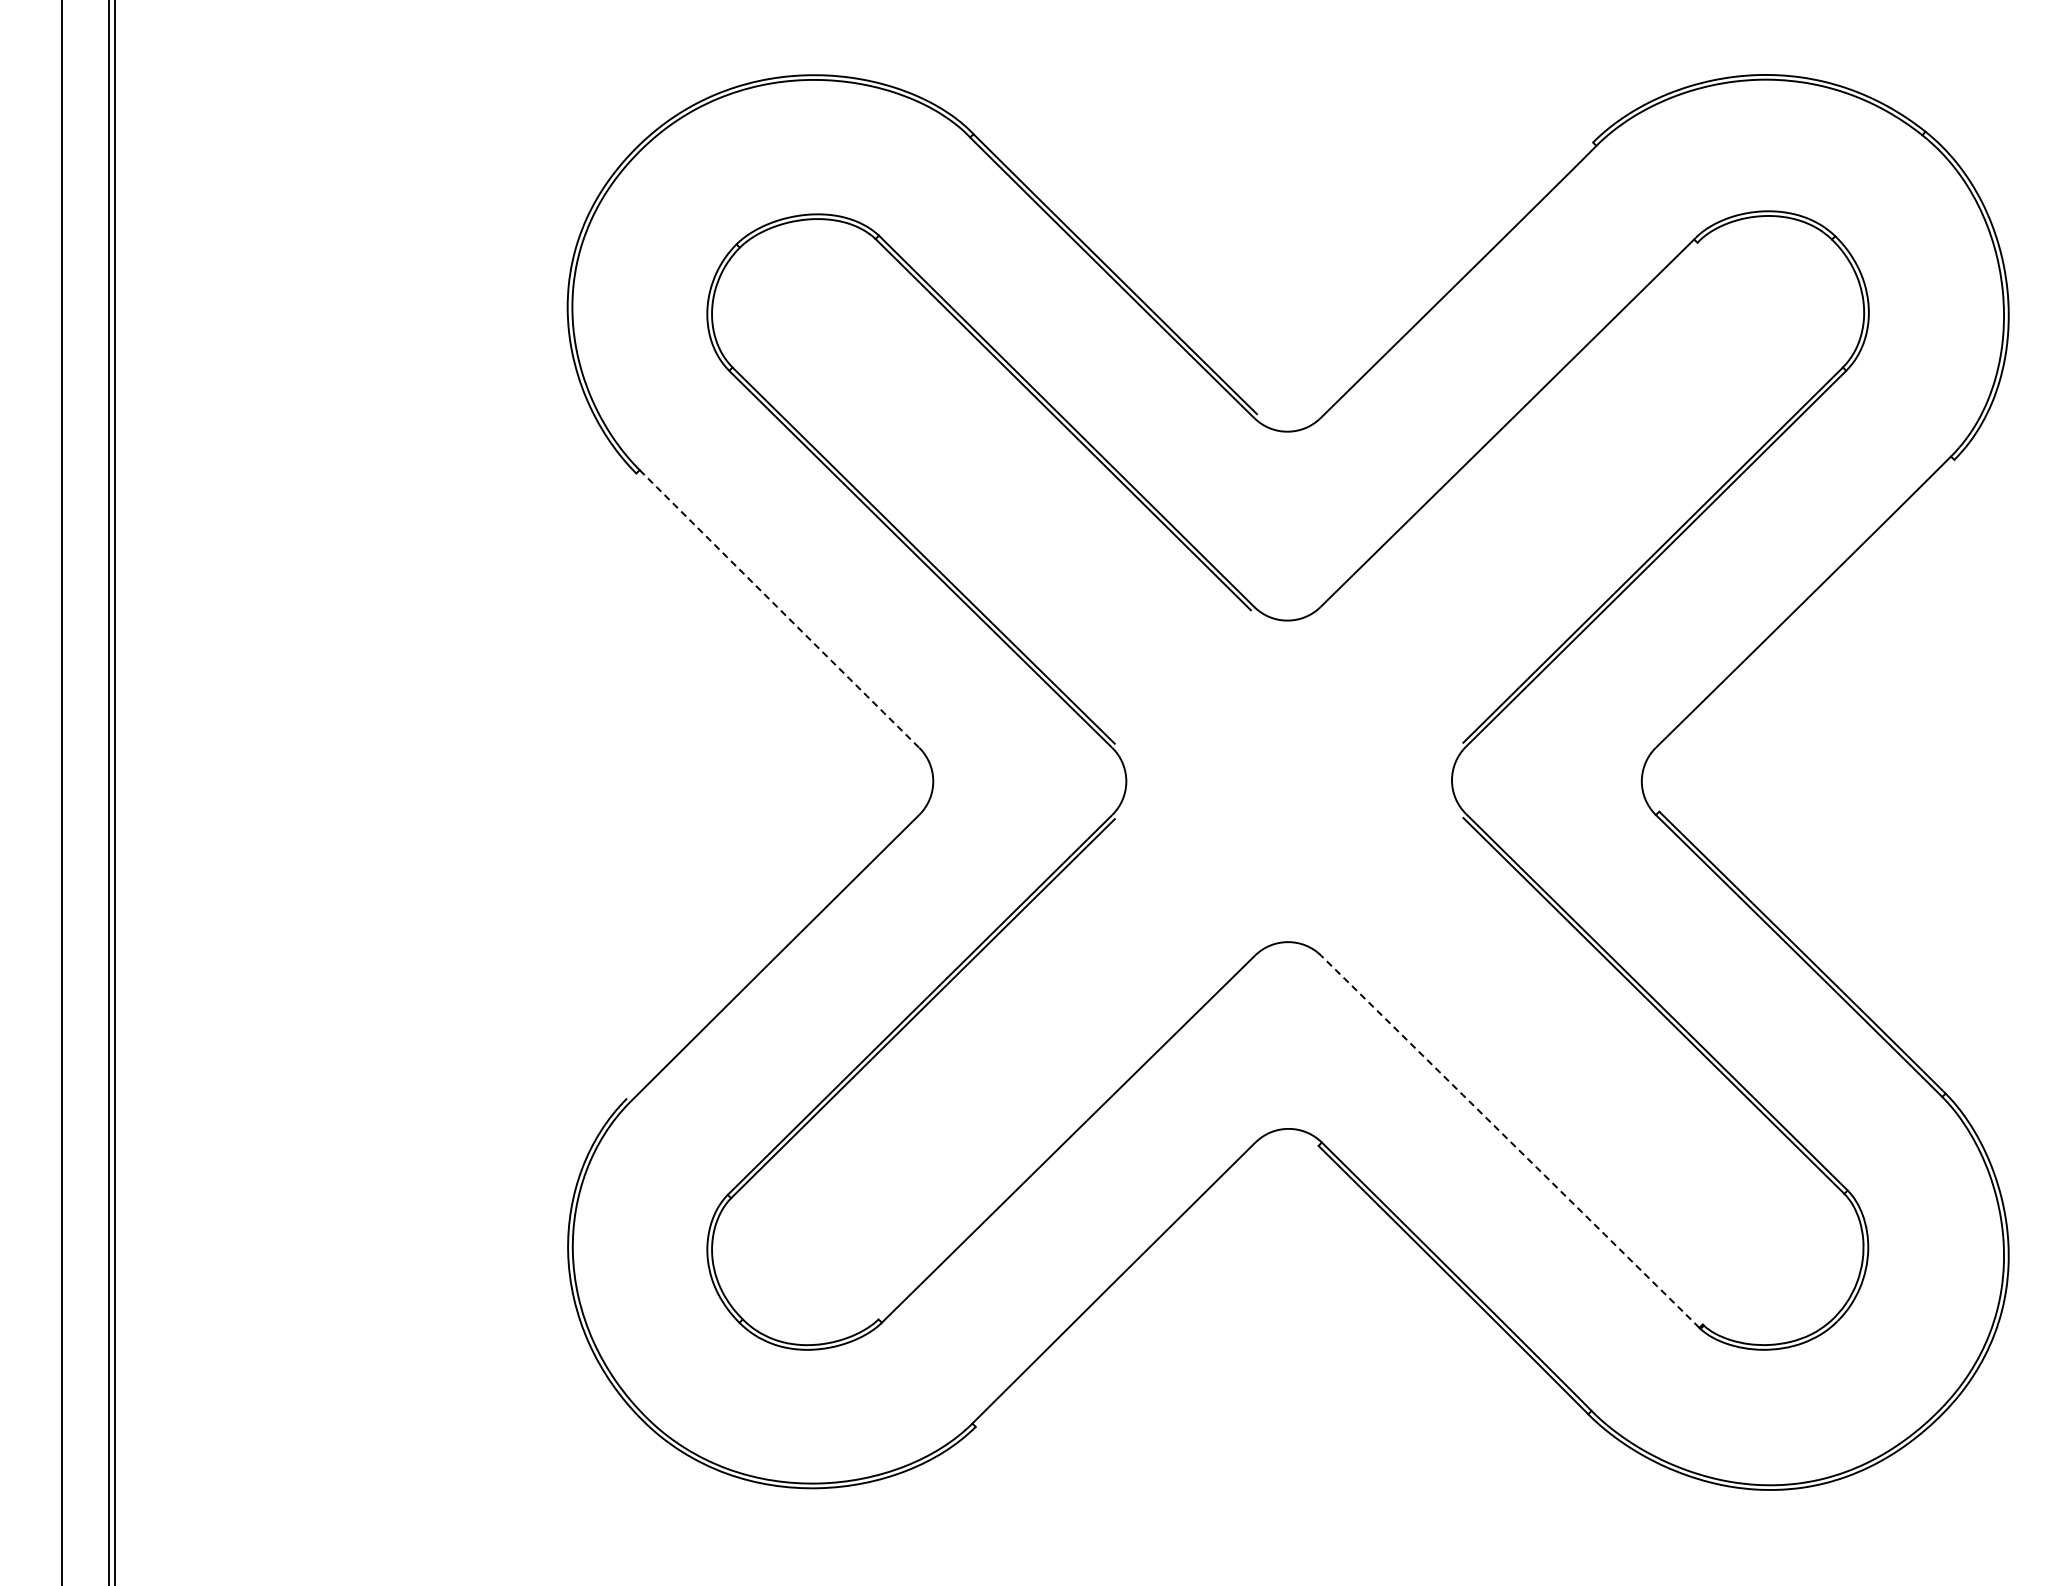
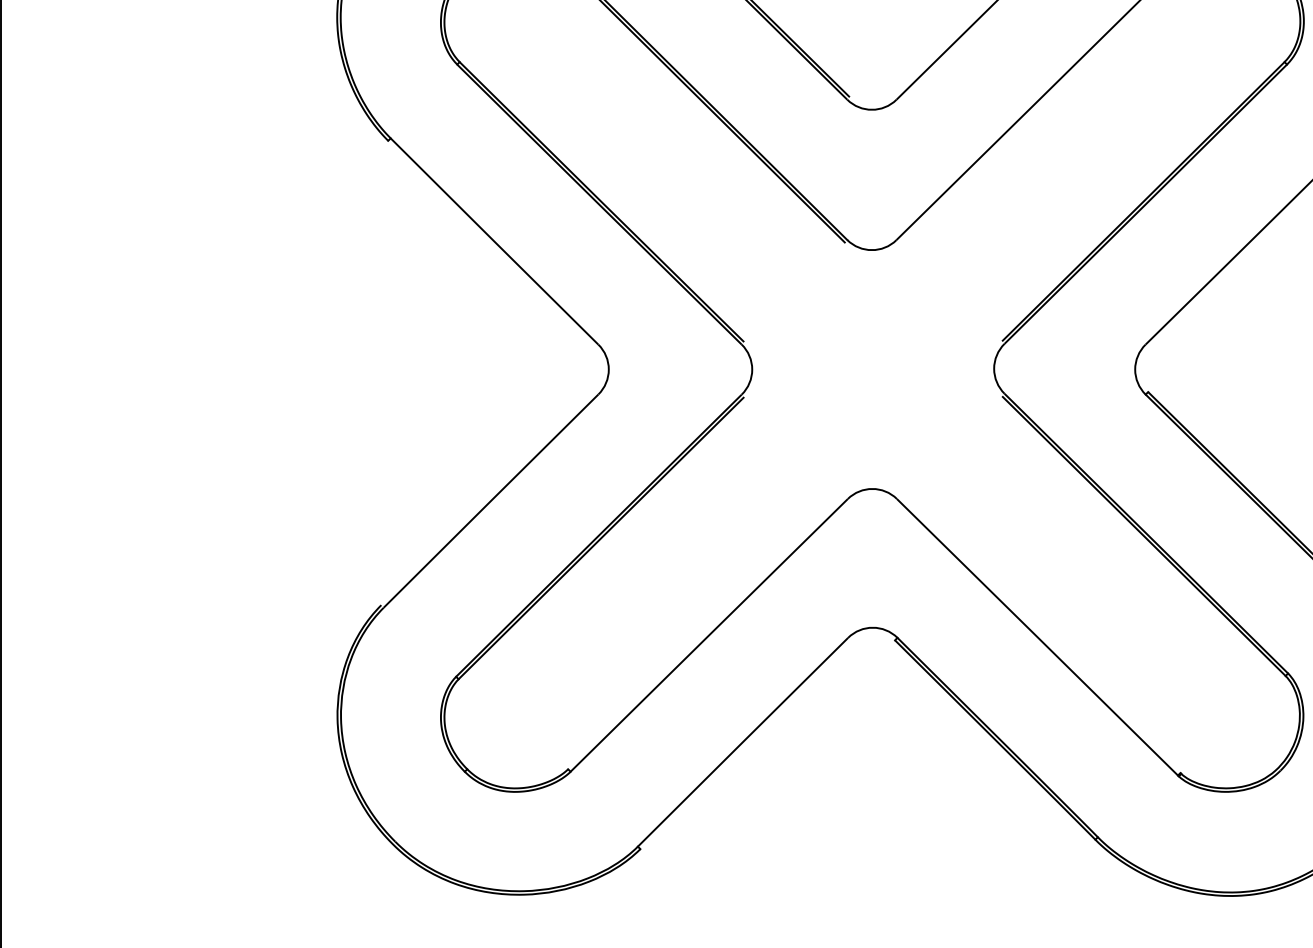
arc: (779, 609) -> (494, 241), dashed -> solid
arc: (1510, 1141) -> (1037, 637), dashed -> solid

